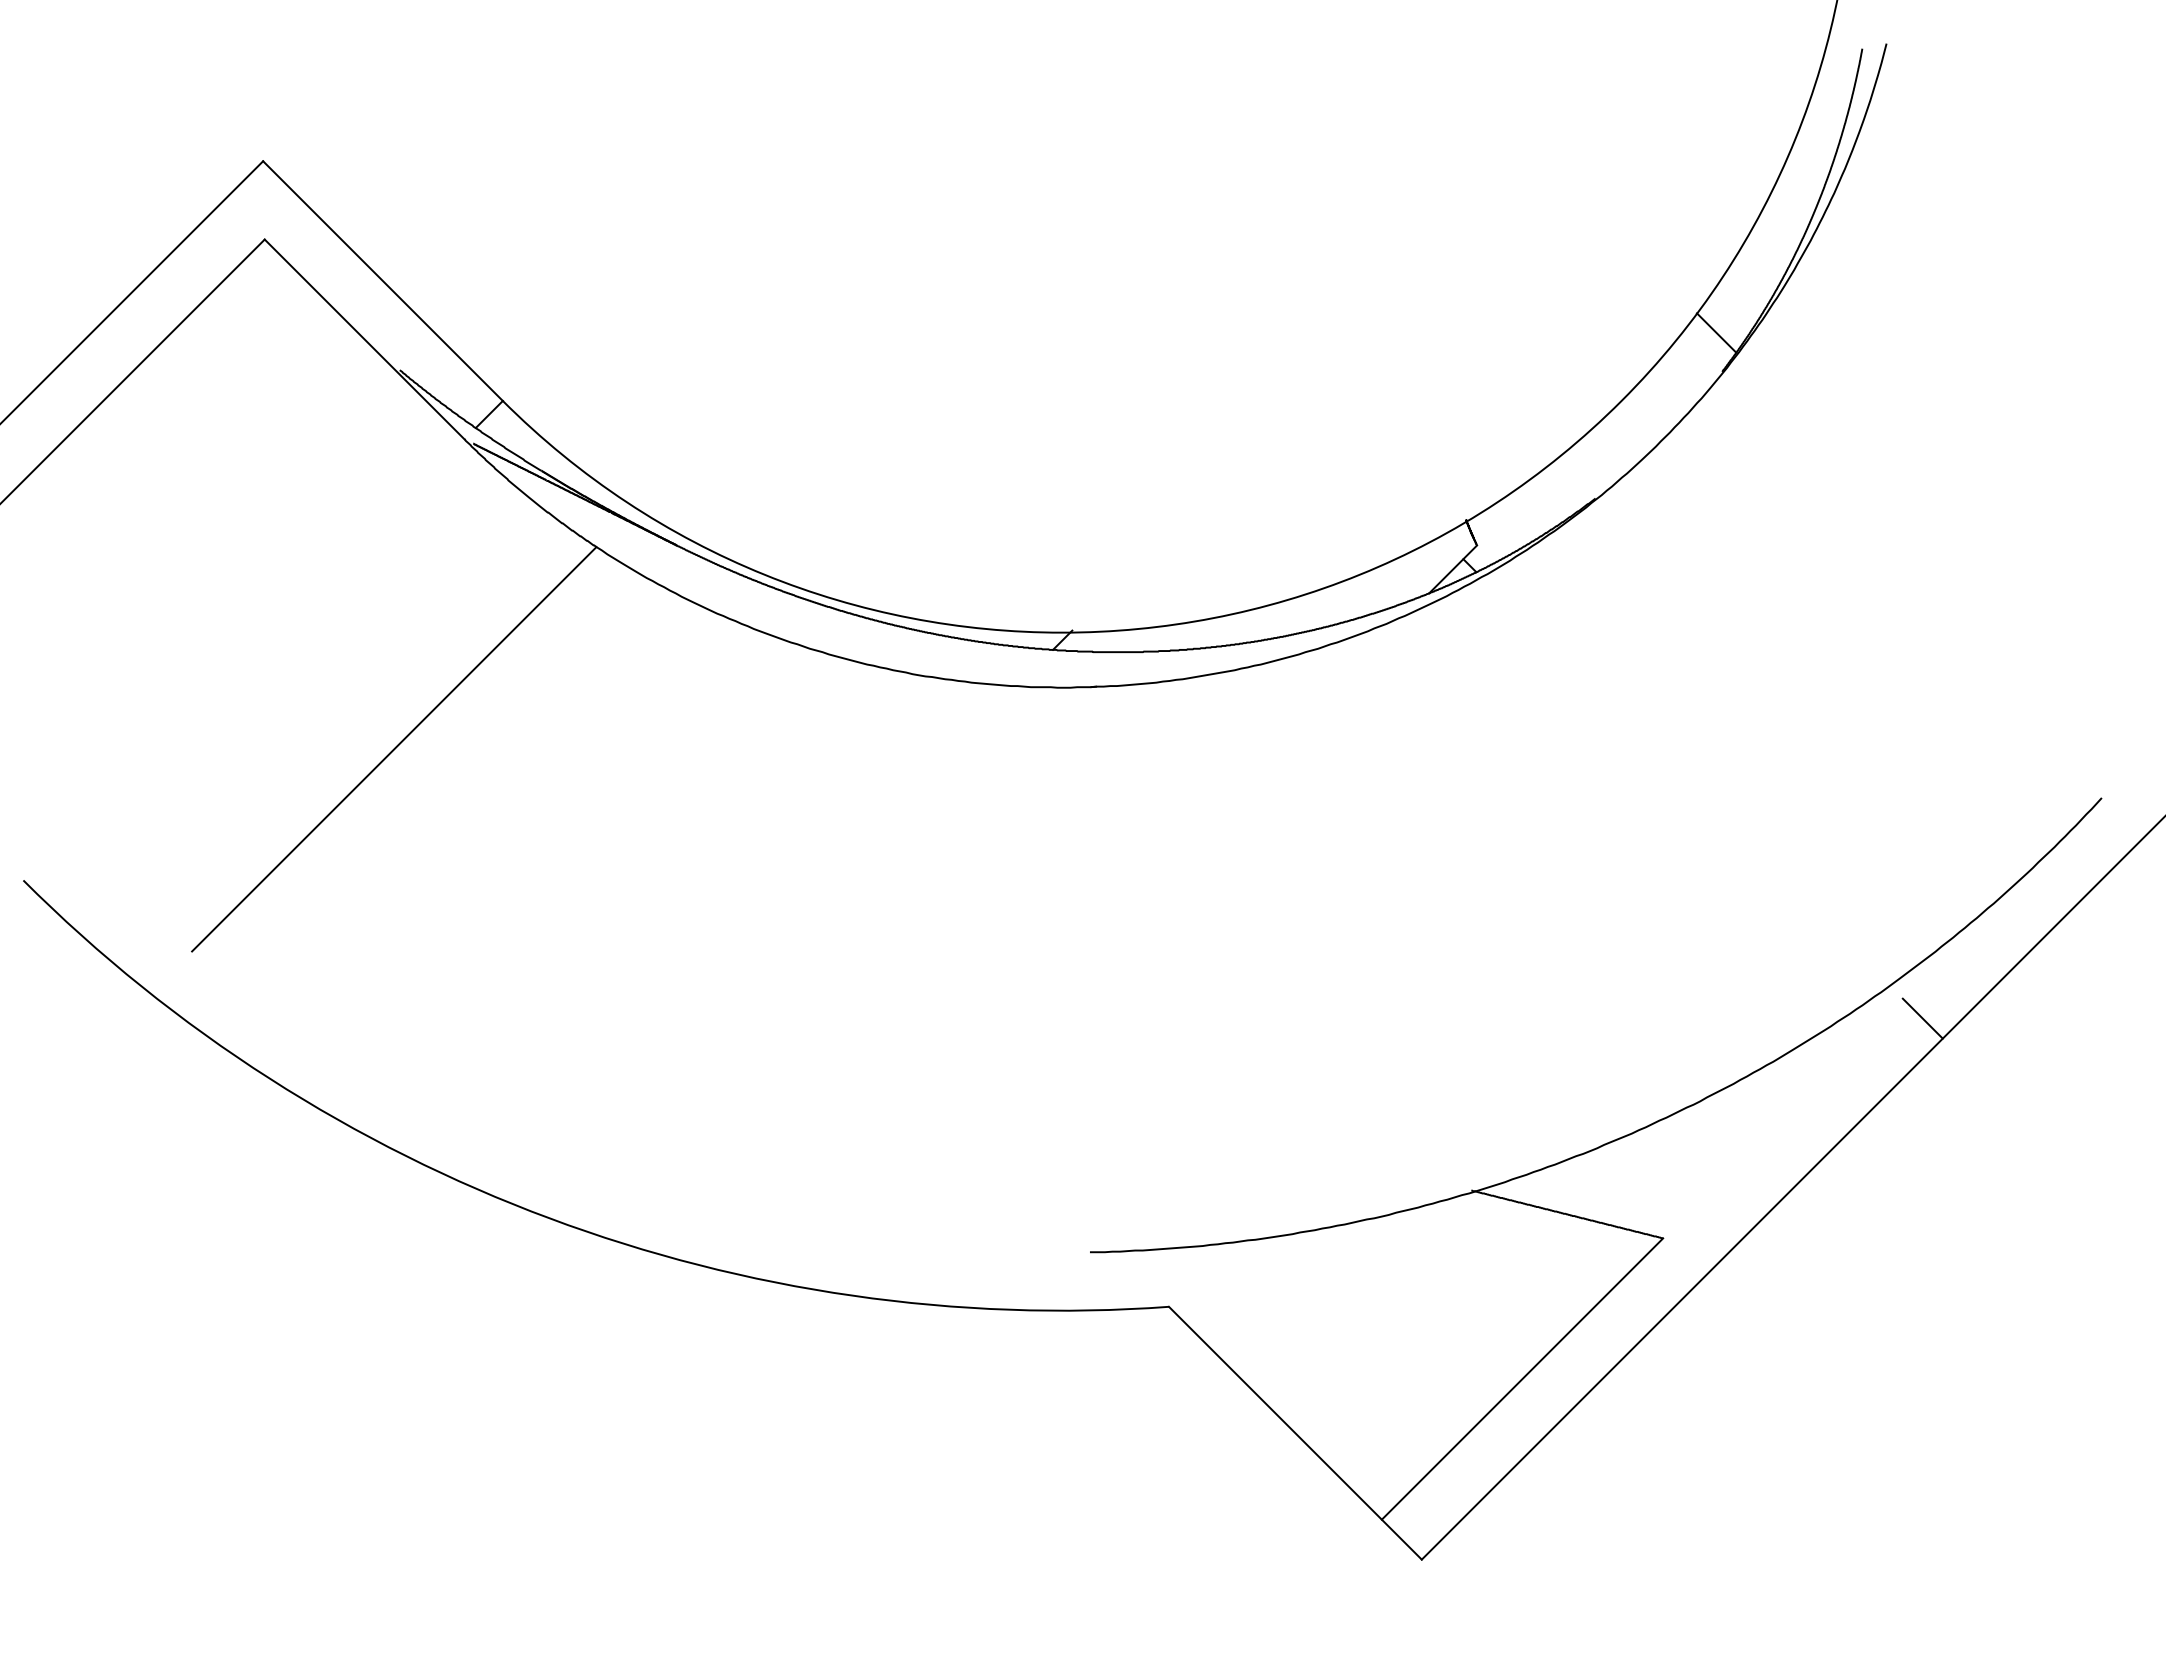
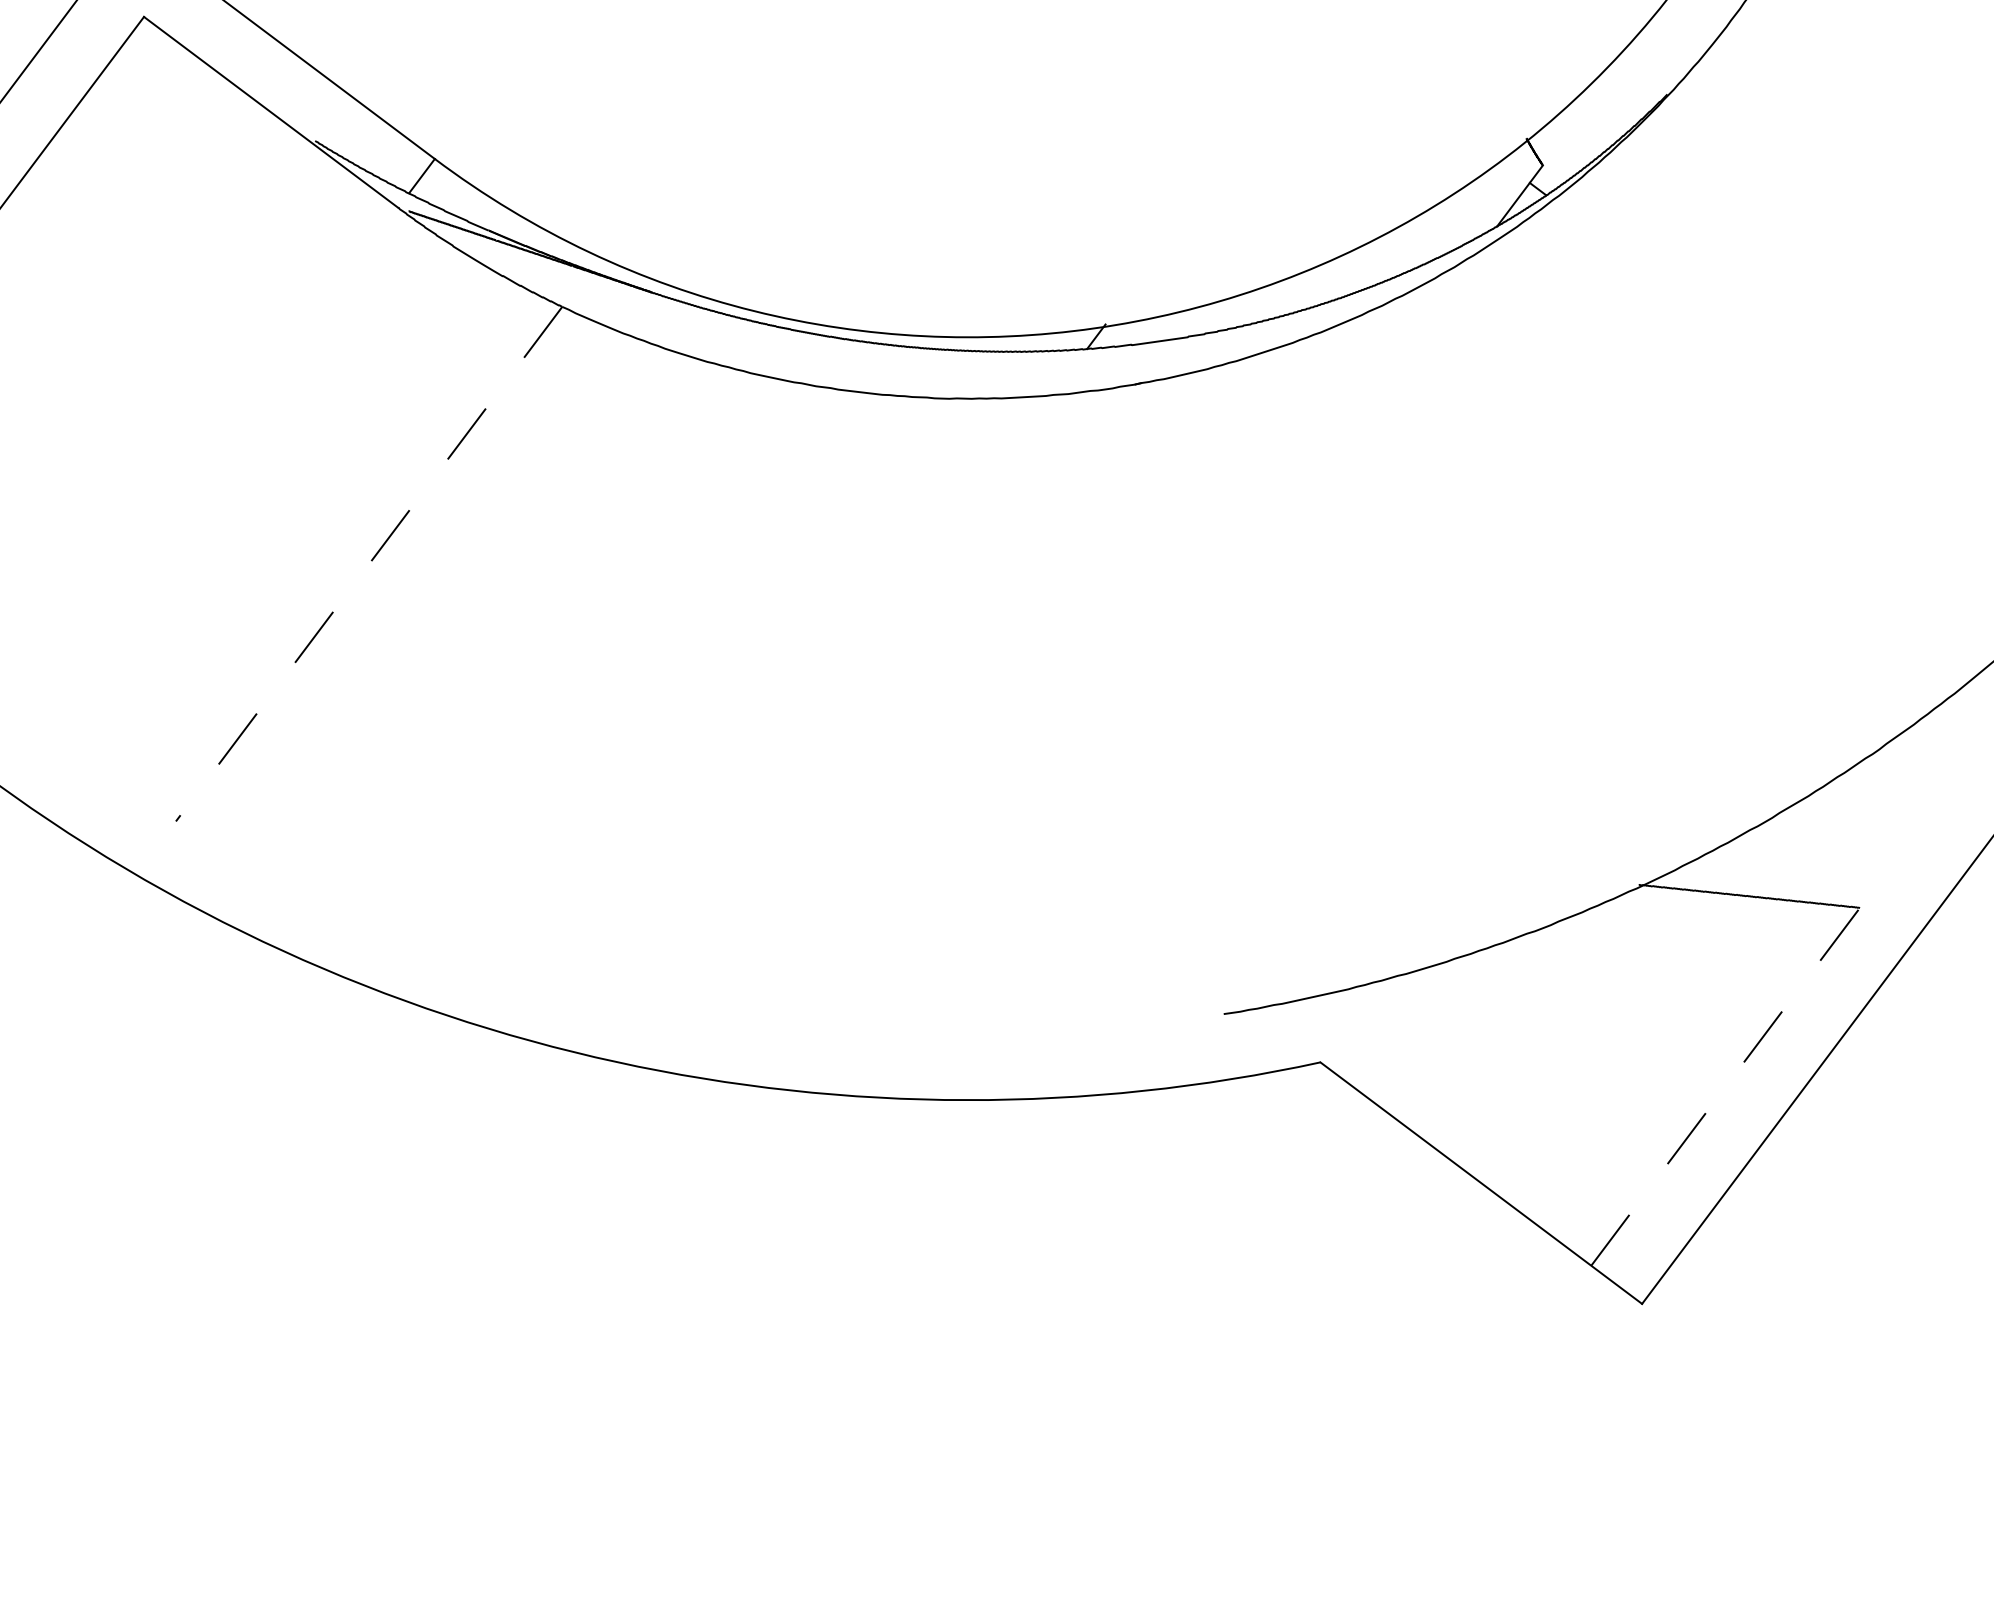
line: (394, 749) -> (369, 564), solid -> dashed
line: (1522, 1379) -> (1725, 1087), solid -> dashed

